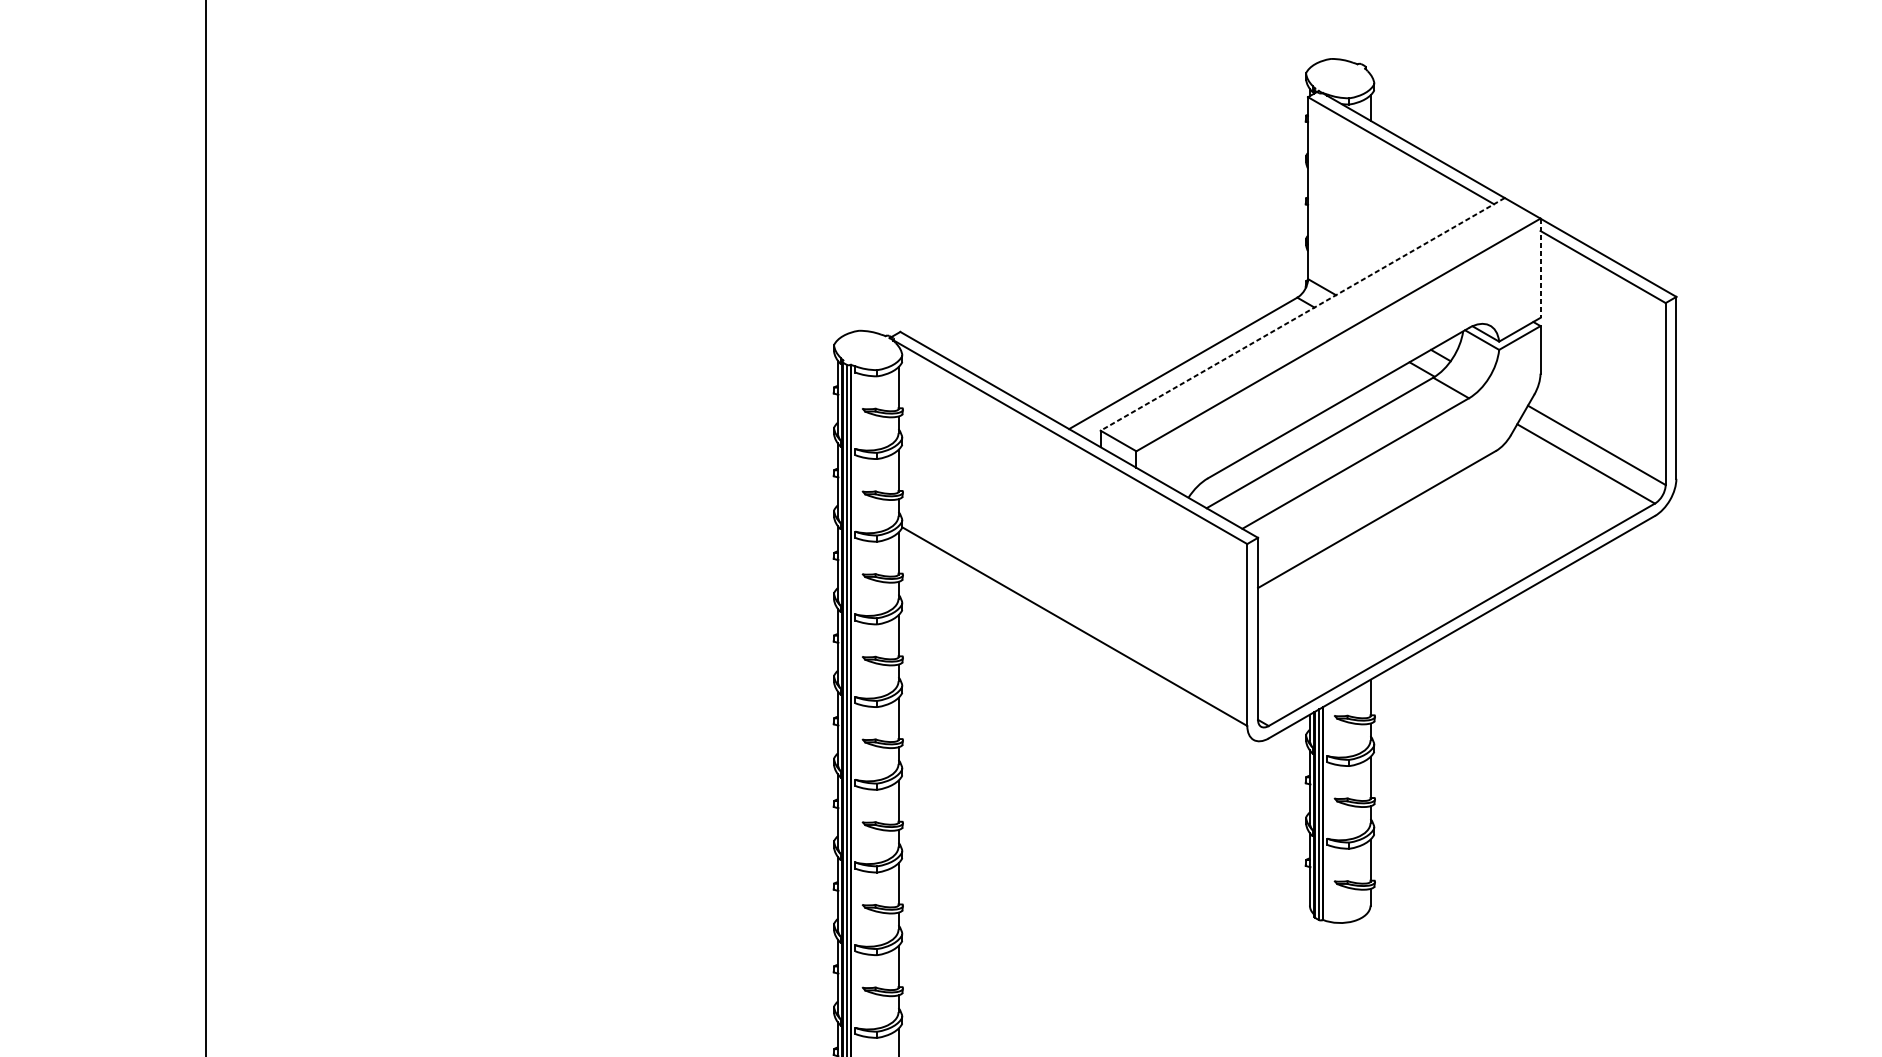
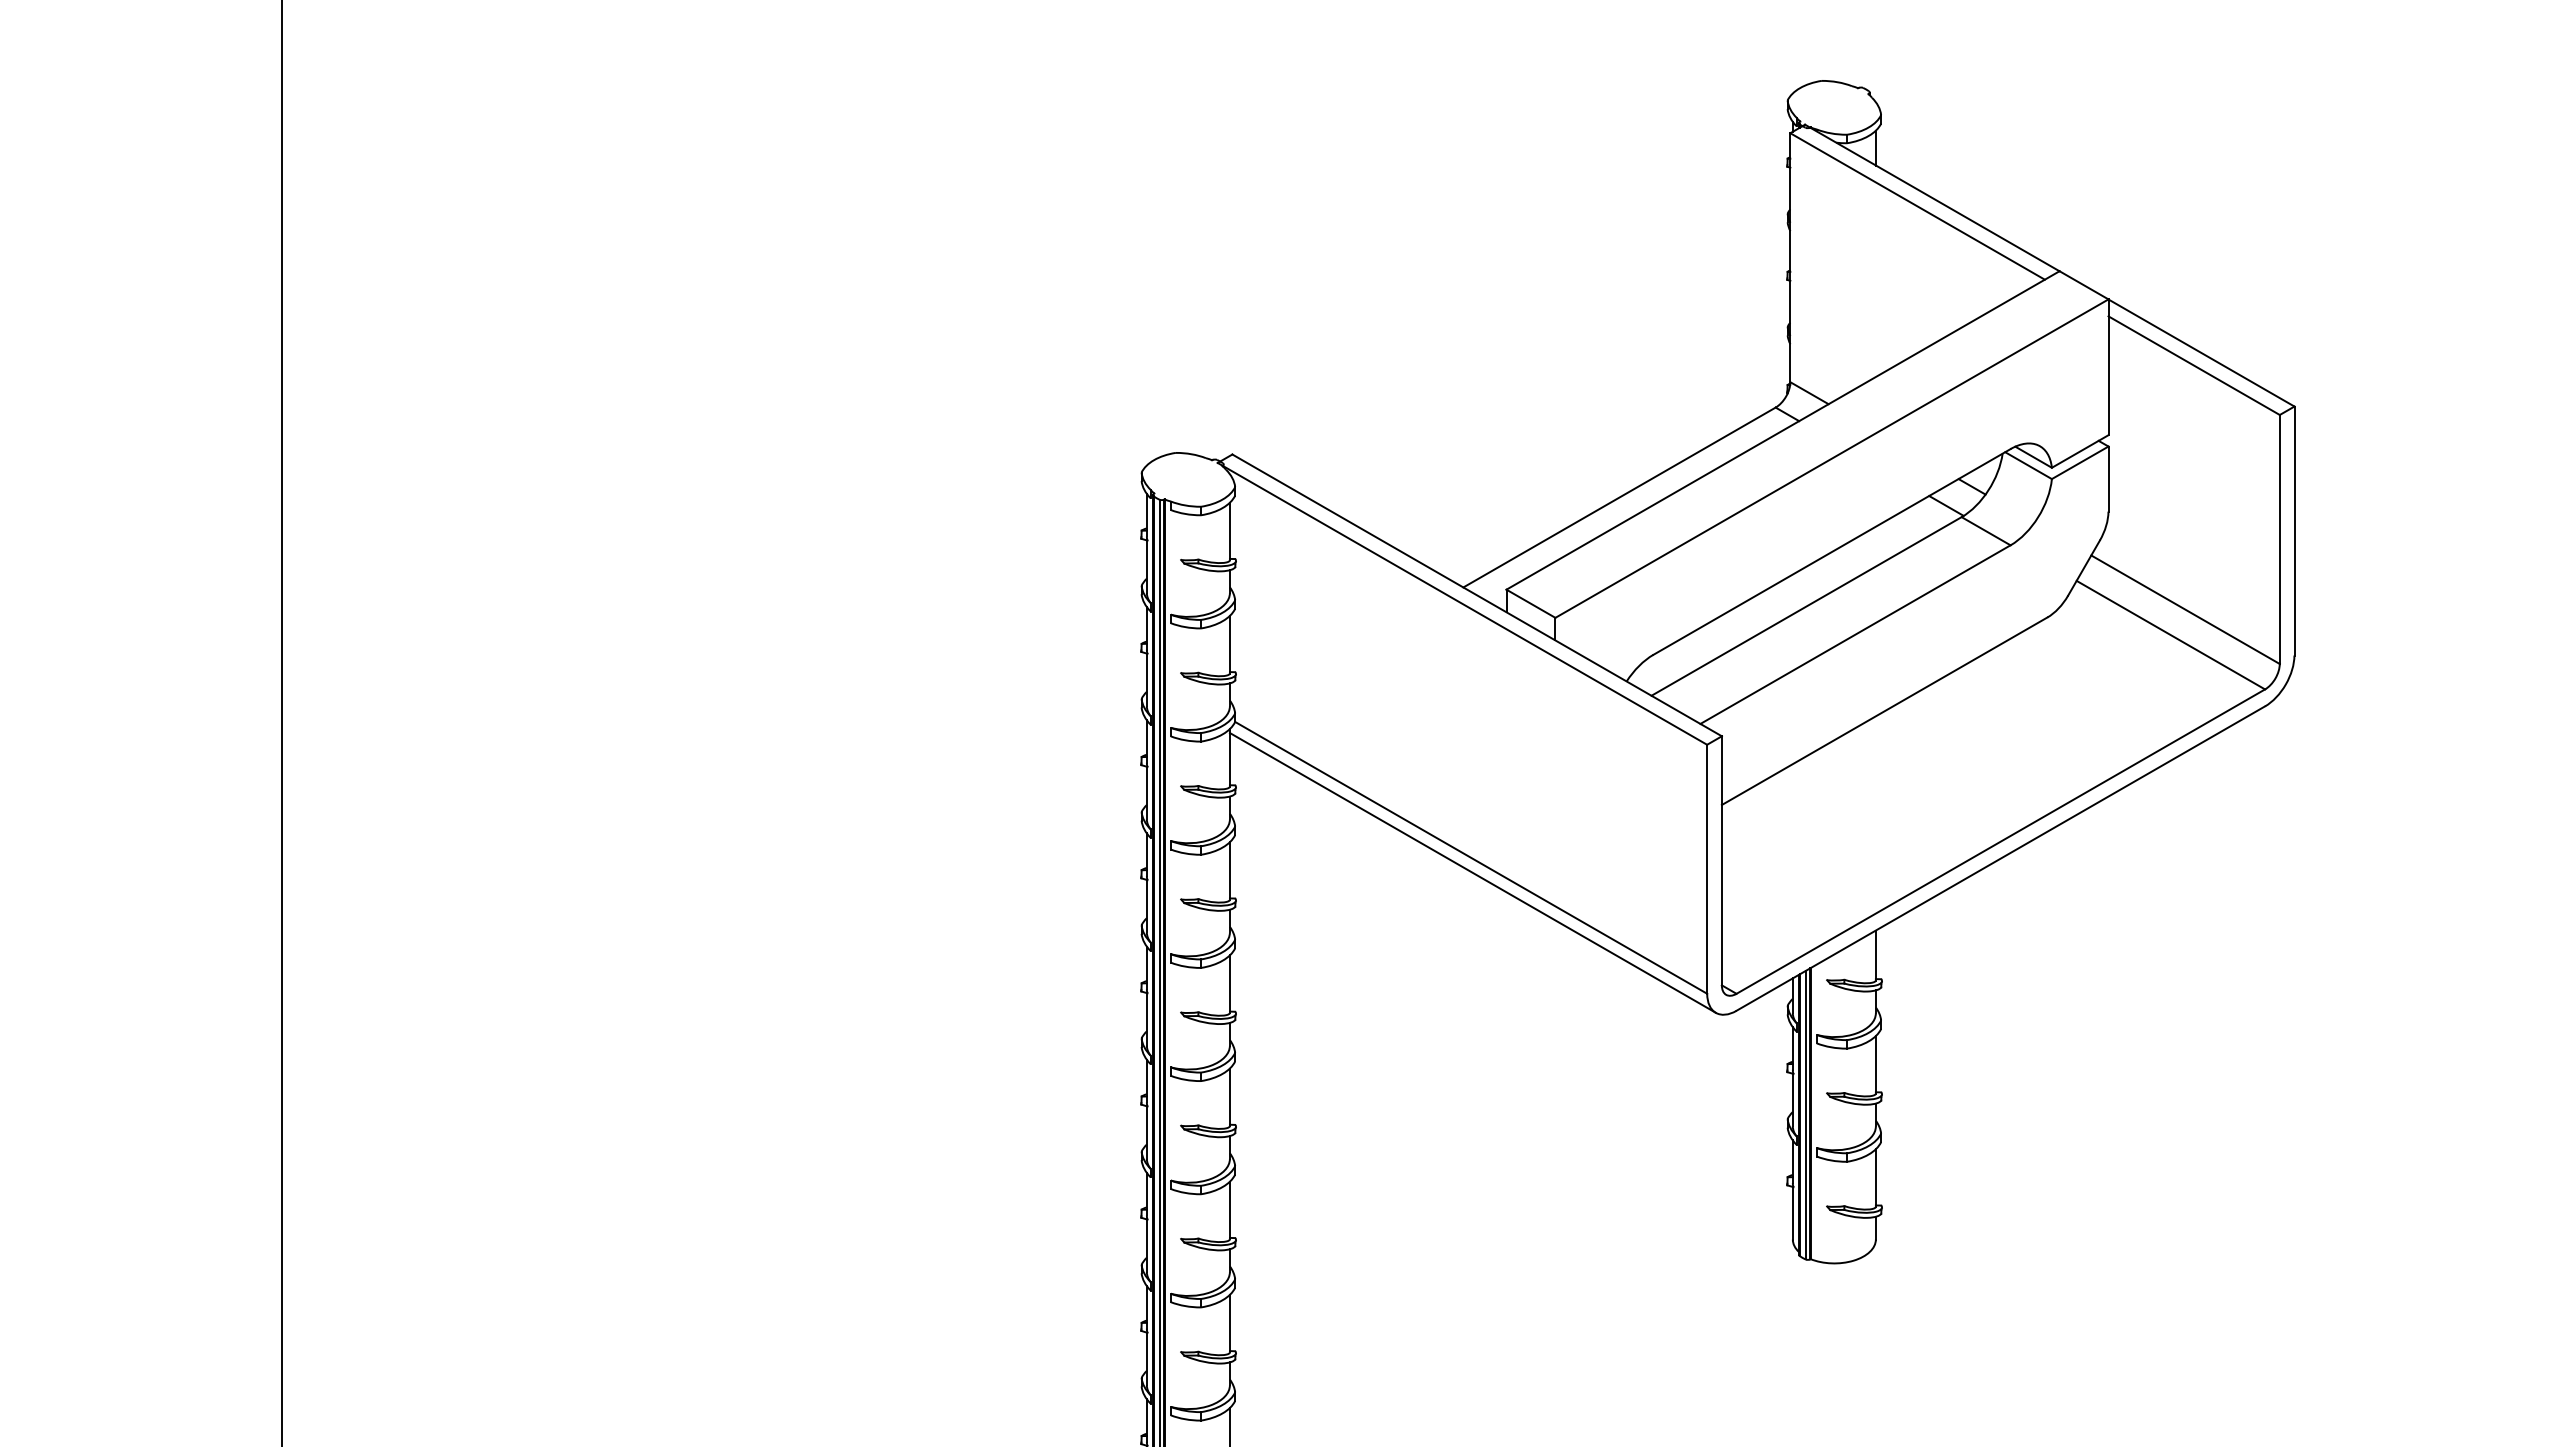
line: (1540, 268) -> (2108, 367), dashed -> solid
line: (1302, 314) -> (1782, 430), dashed -> solid
line: (1075, 637) -> (1472, 872), added

